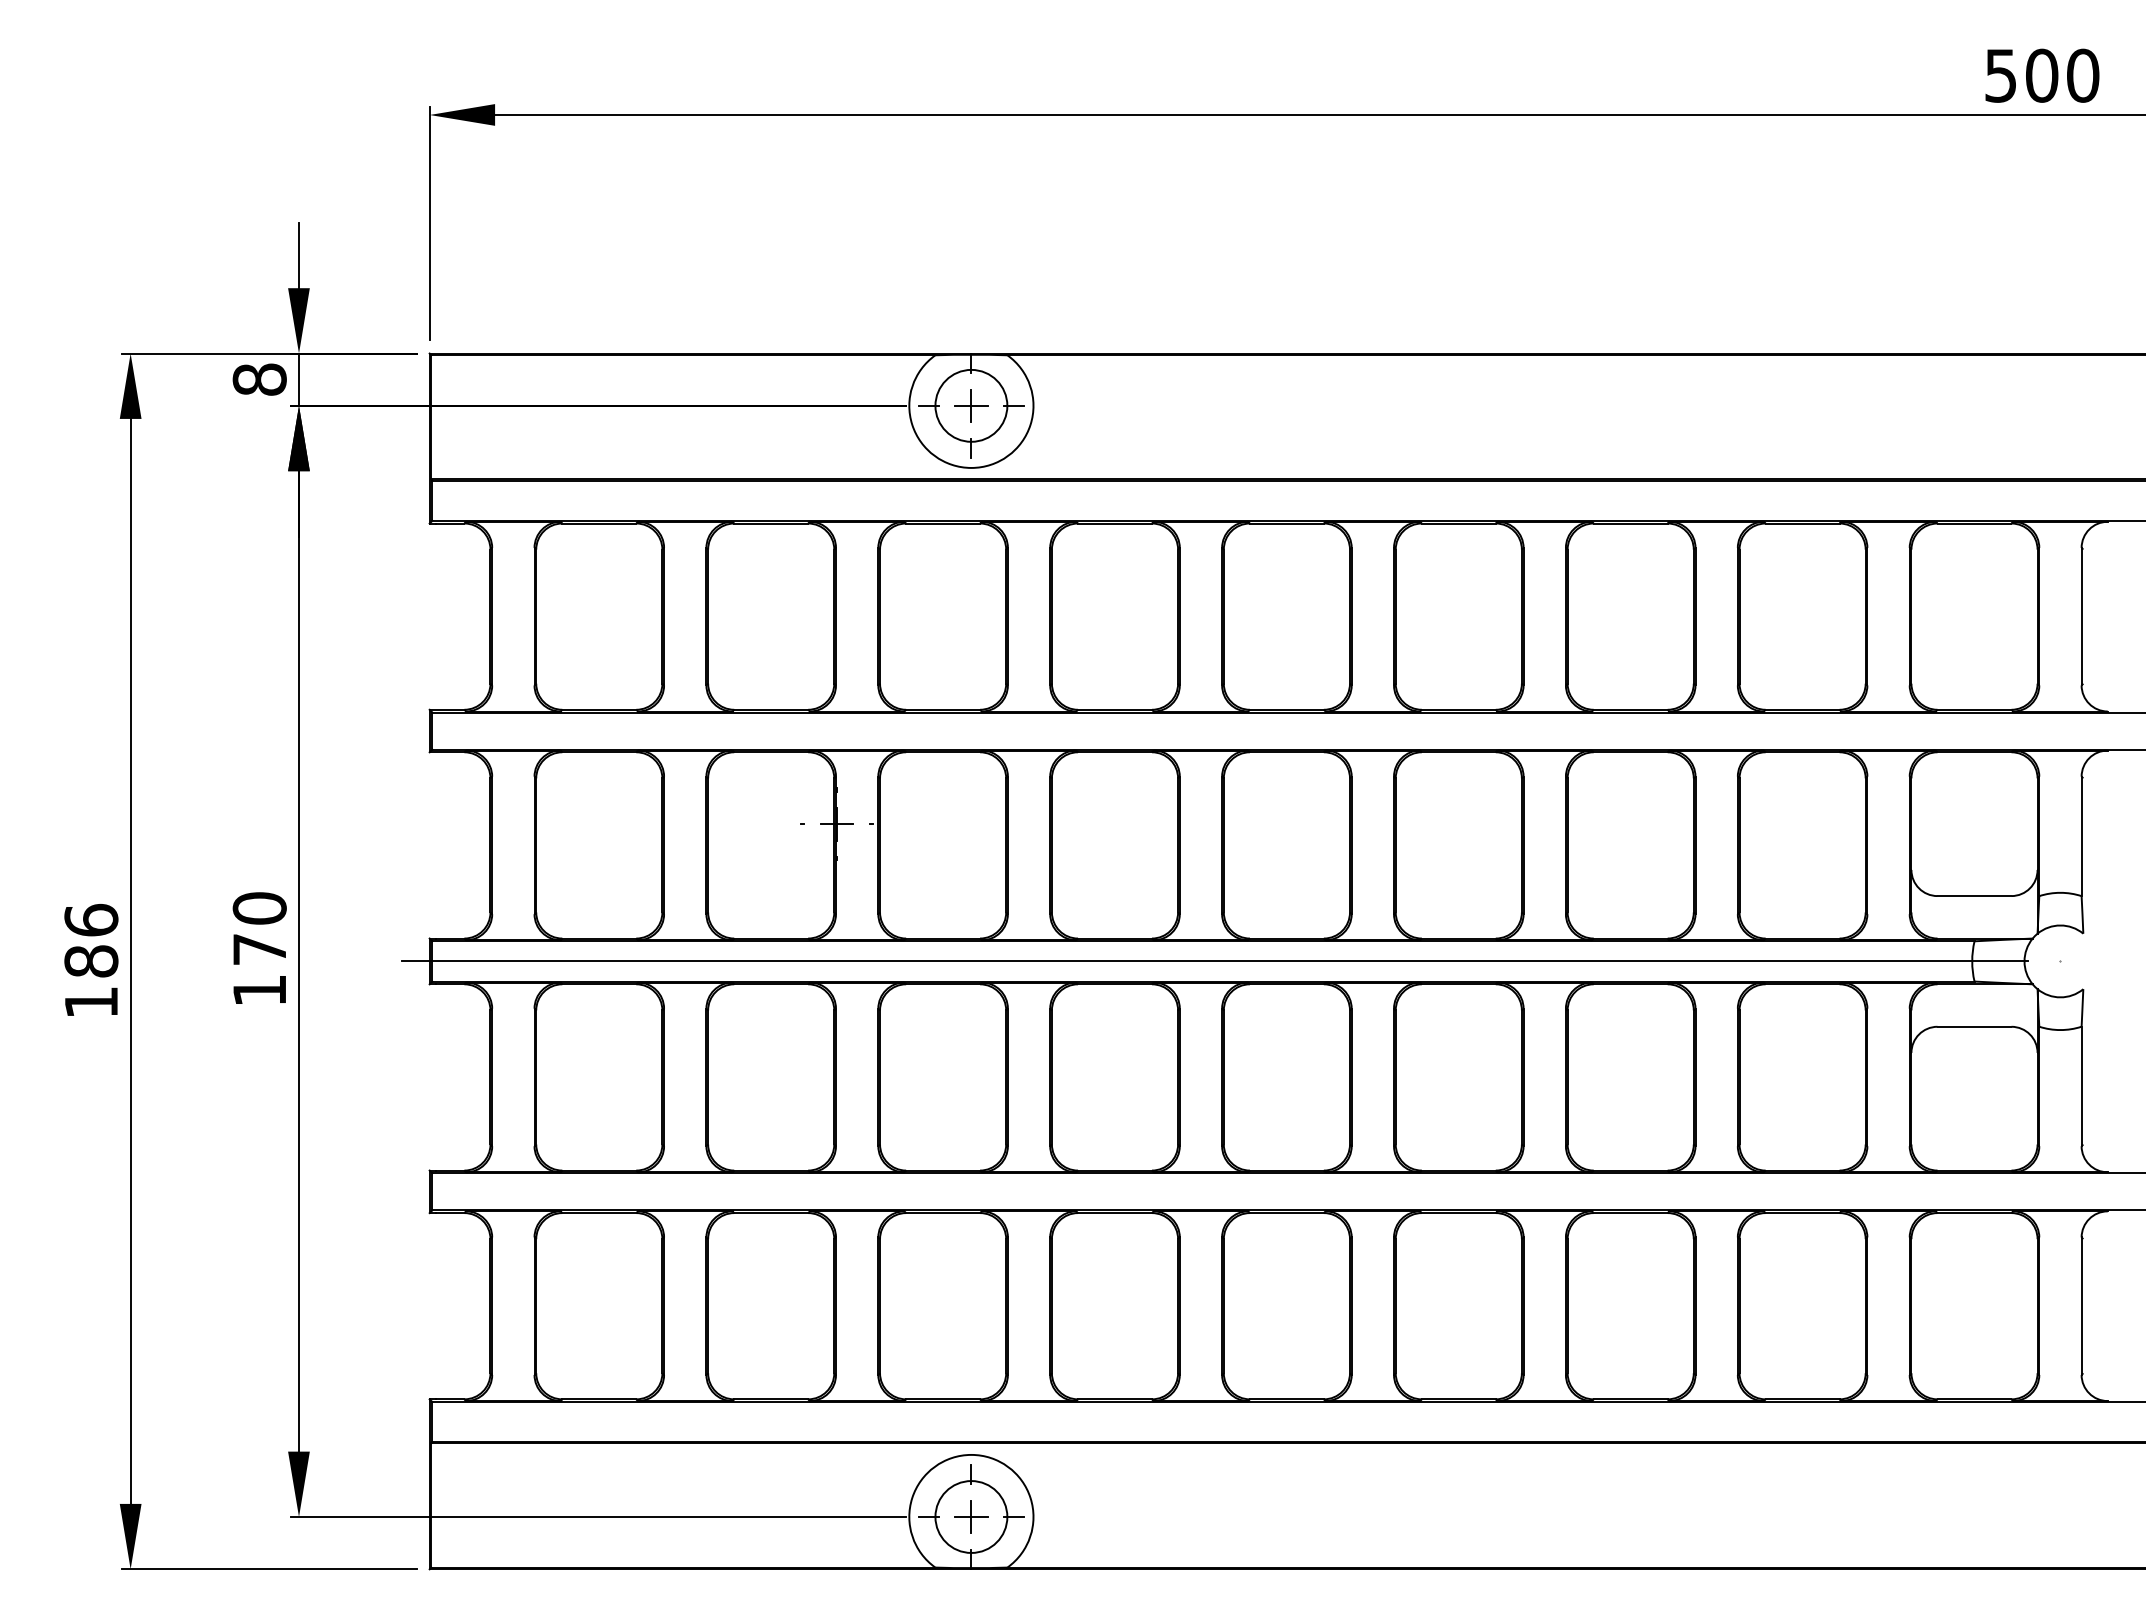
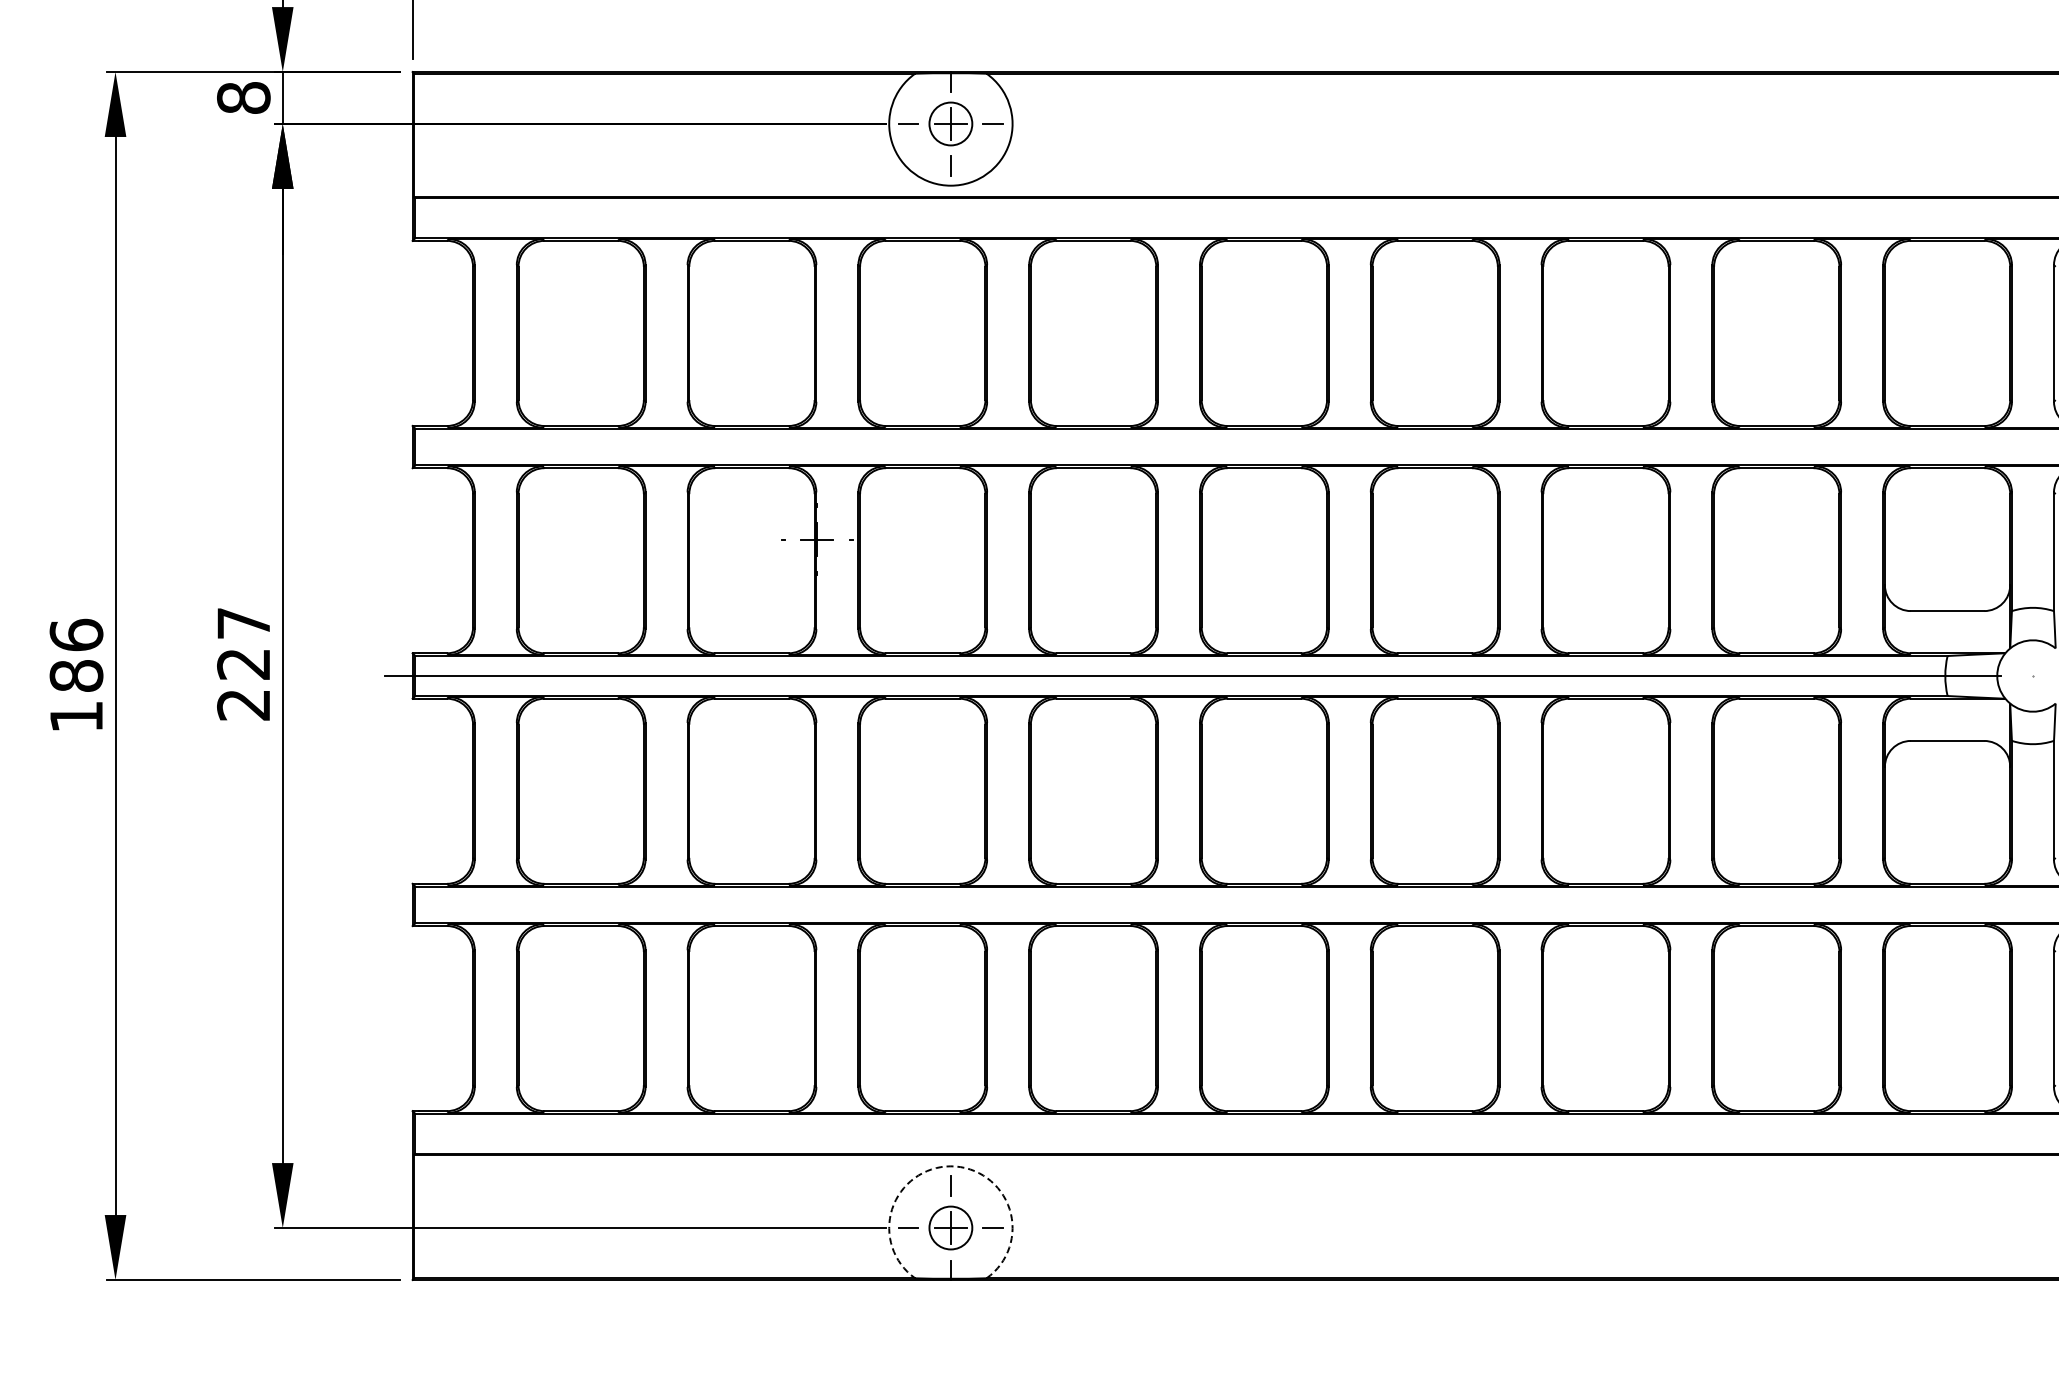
circle: (971, 405) -> (950, 123), size x0.6
text: (259, 949) -> (243, 664), 170 -> 227
arc: (971, 1454) -> (950, 1165), solid -> dashed
circle: (971, 1516) -> (950, 1227), size x0.6

